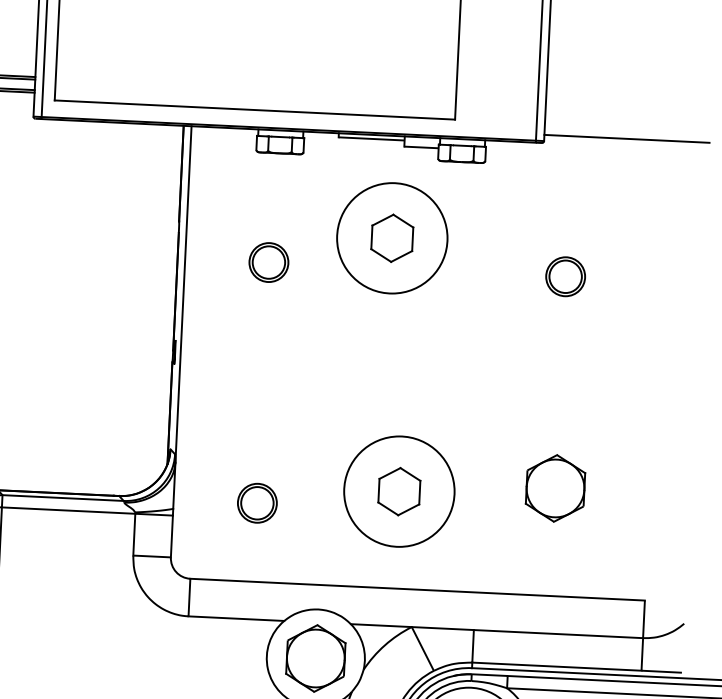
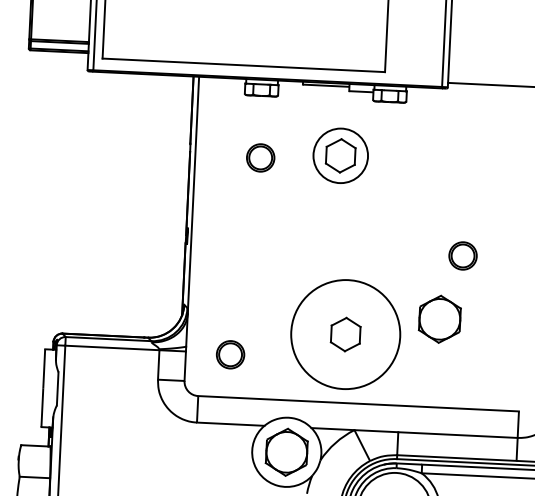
circle: (391, 237) -> (340, 155), size x0.7
part: (268, 261) -> (260, 157), moved
part: (564, 276) -> (462, 255), moved
part: (554, 487) -> (439, 318), moved
circle: (399, 491) -> (345, 334), size x1.4
part: (257, 502) -> (230, 354), moved

